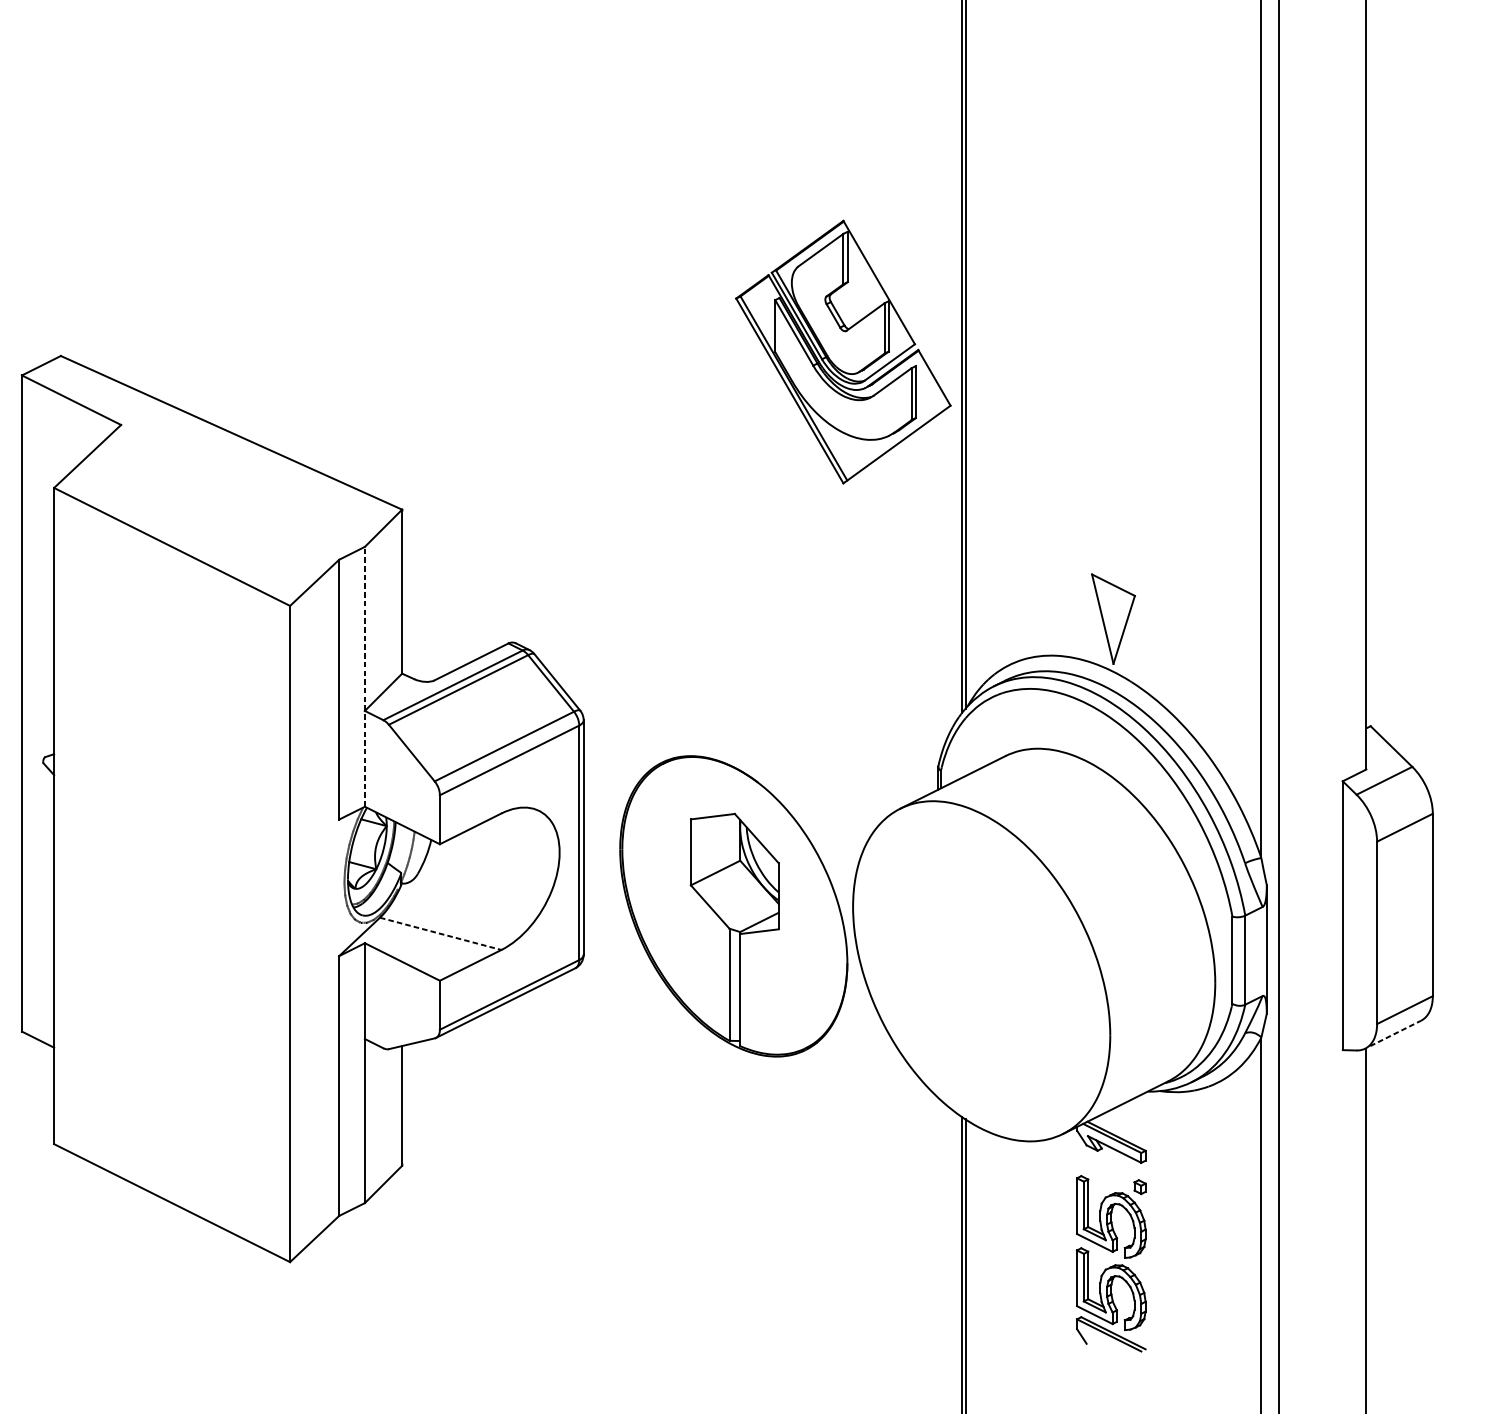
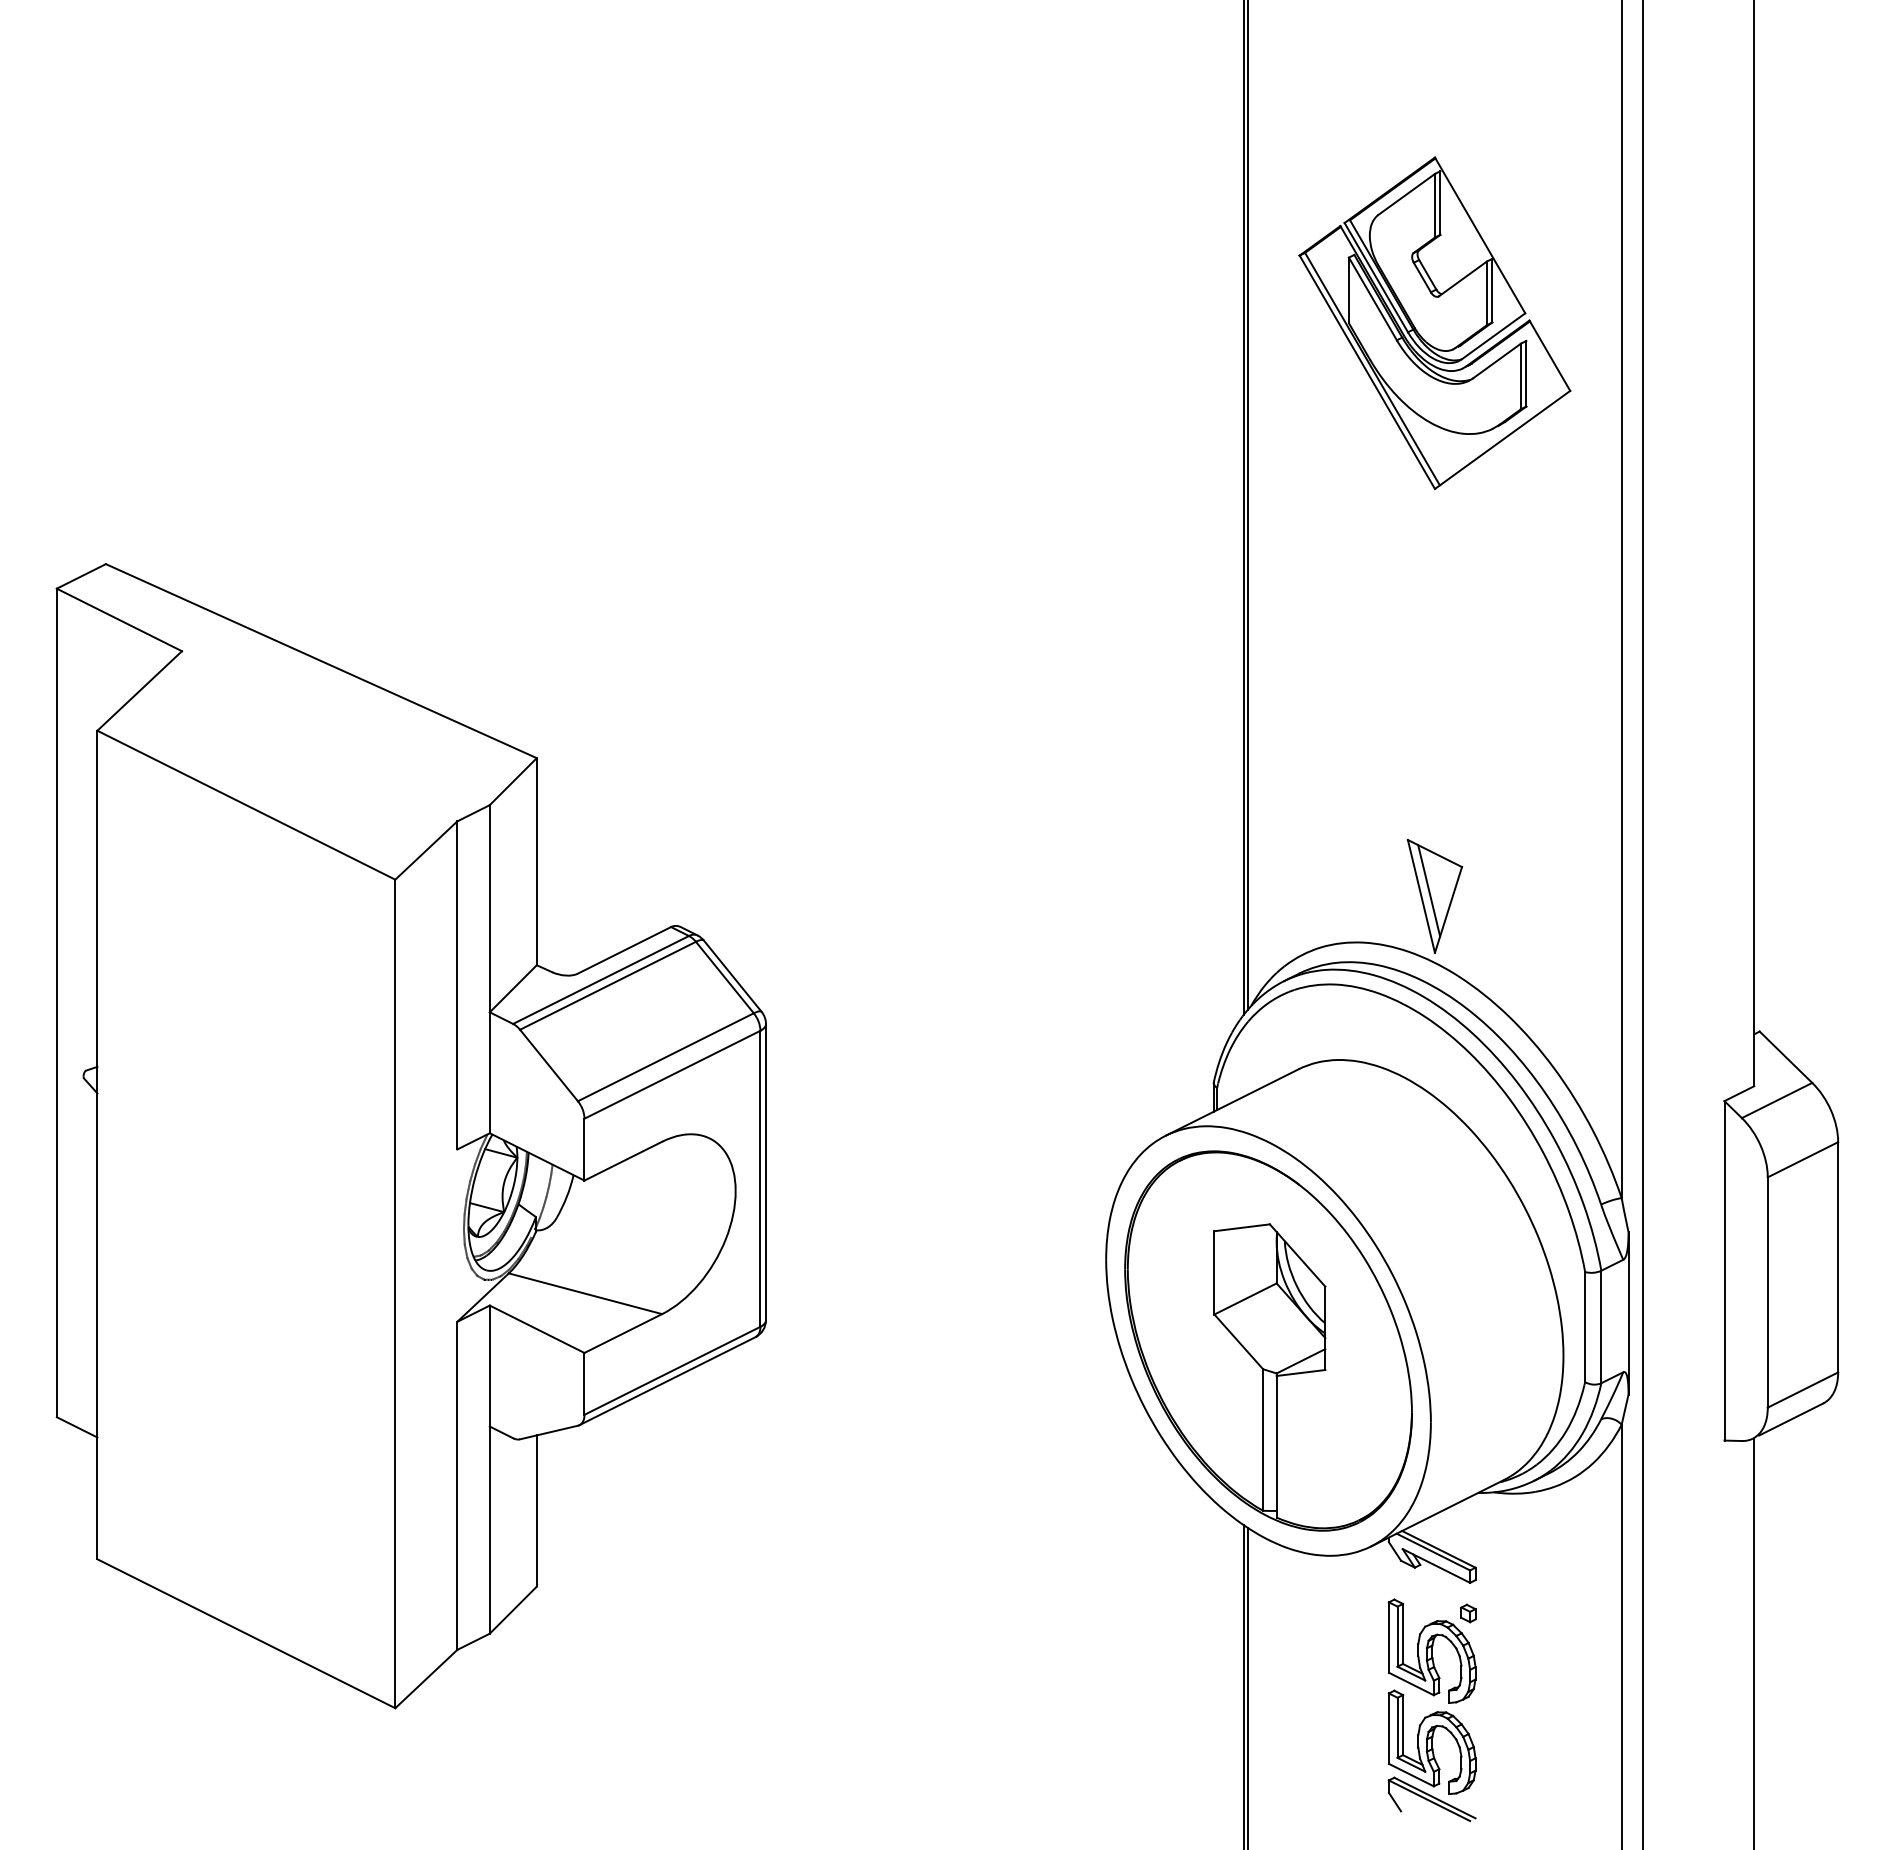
part: (843, 352) -> (1434, 323), moved
line: (1109, 614) -> (1429, 890), added
line: (364, 676) -> (489, 968), dashed -> solid
part: (733, 905) -> (1268, 1340), moved
line: (440, 933) -> (585, 1293), dashed -> solid
line: (1395, 1033) -> (1791, 1419), dashed -> solid

